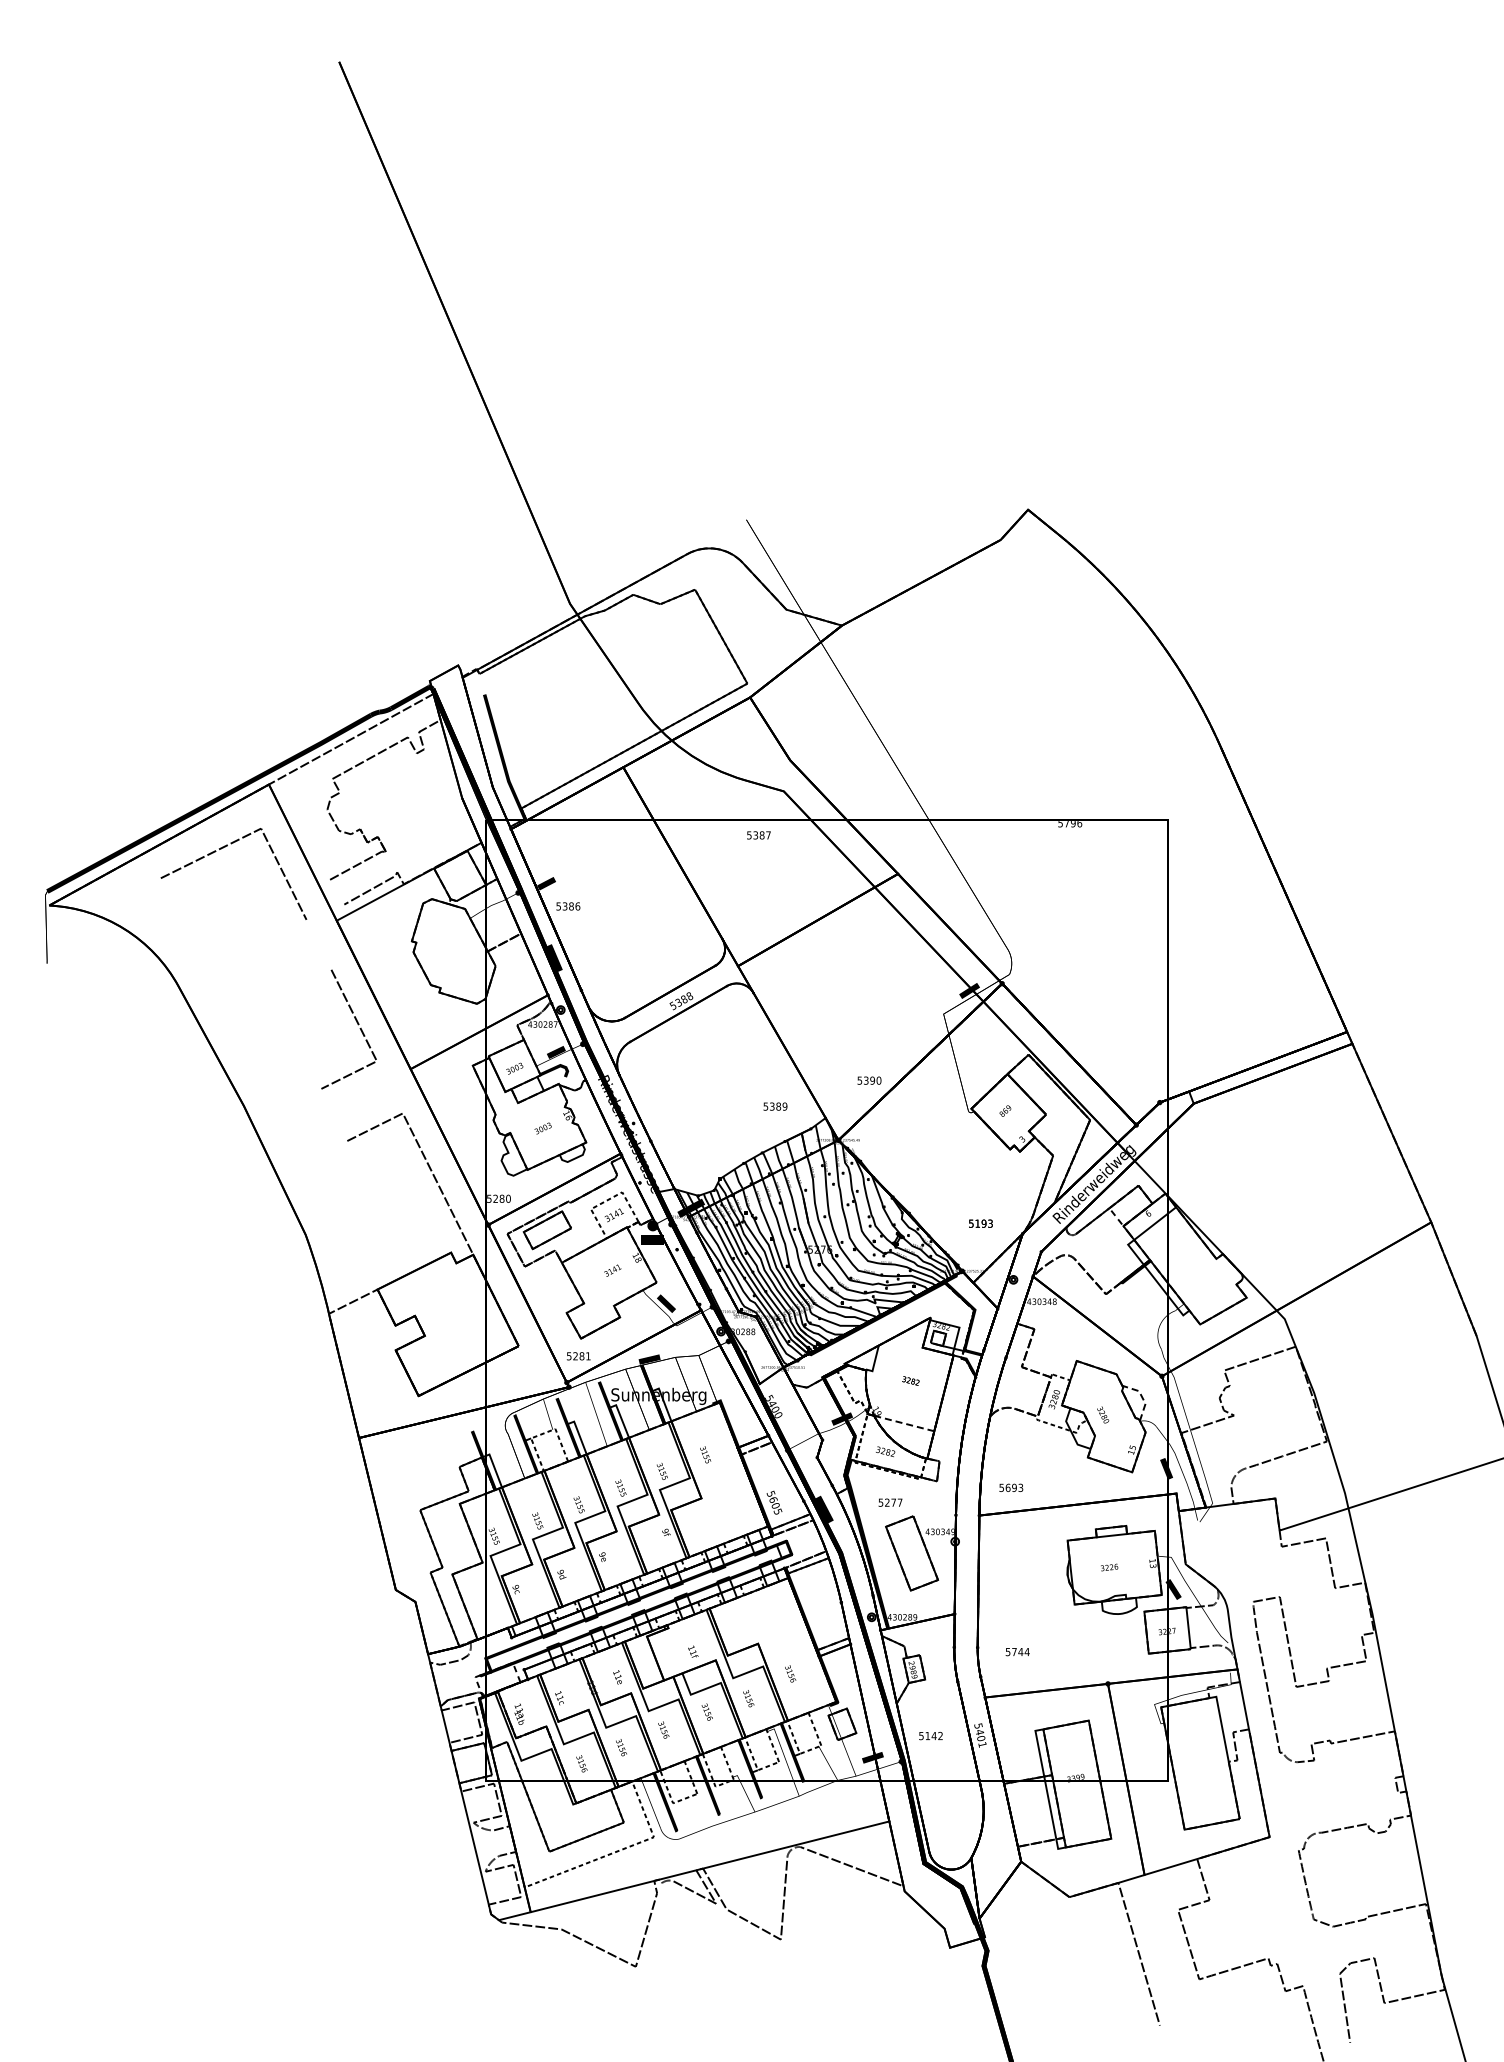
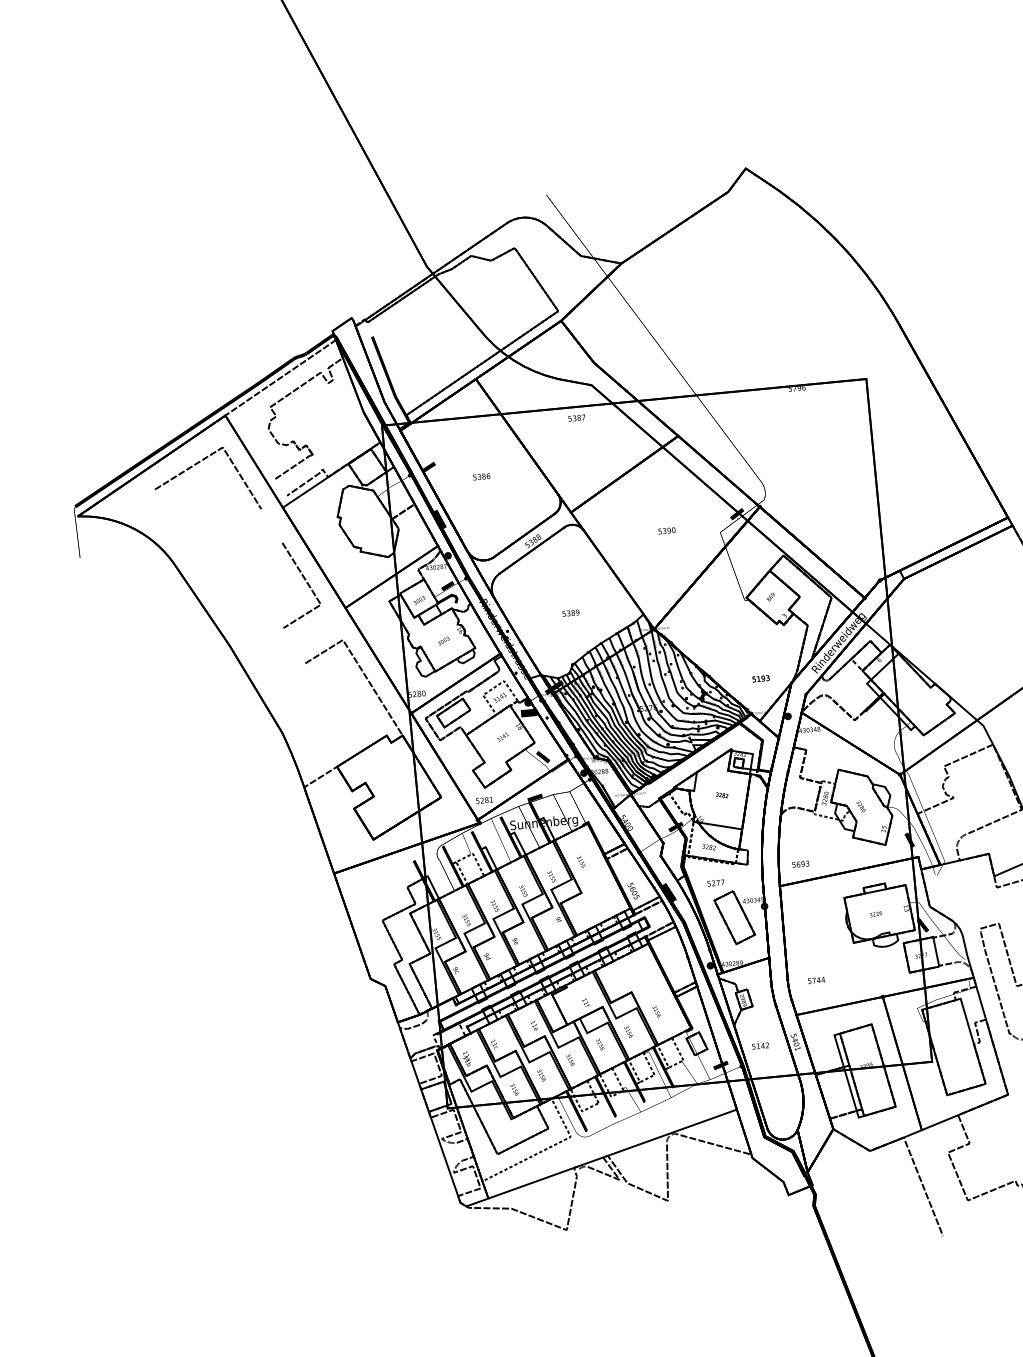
text: (568, 906) -> (481, 476), moved
text: (869, 1080) -> (666, 530), moved
text: (775, 1106) -> (570, 613), moved
line: (1142, 1397) -> (887, 791), dashed -> solid
line: (904, 1423) -> (720, 825), dashed -> solid

